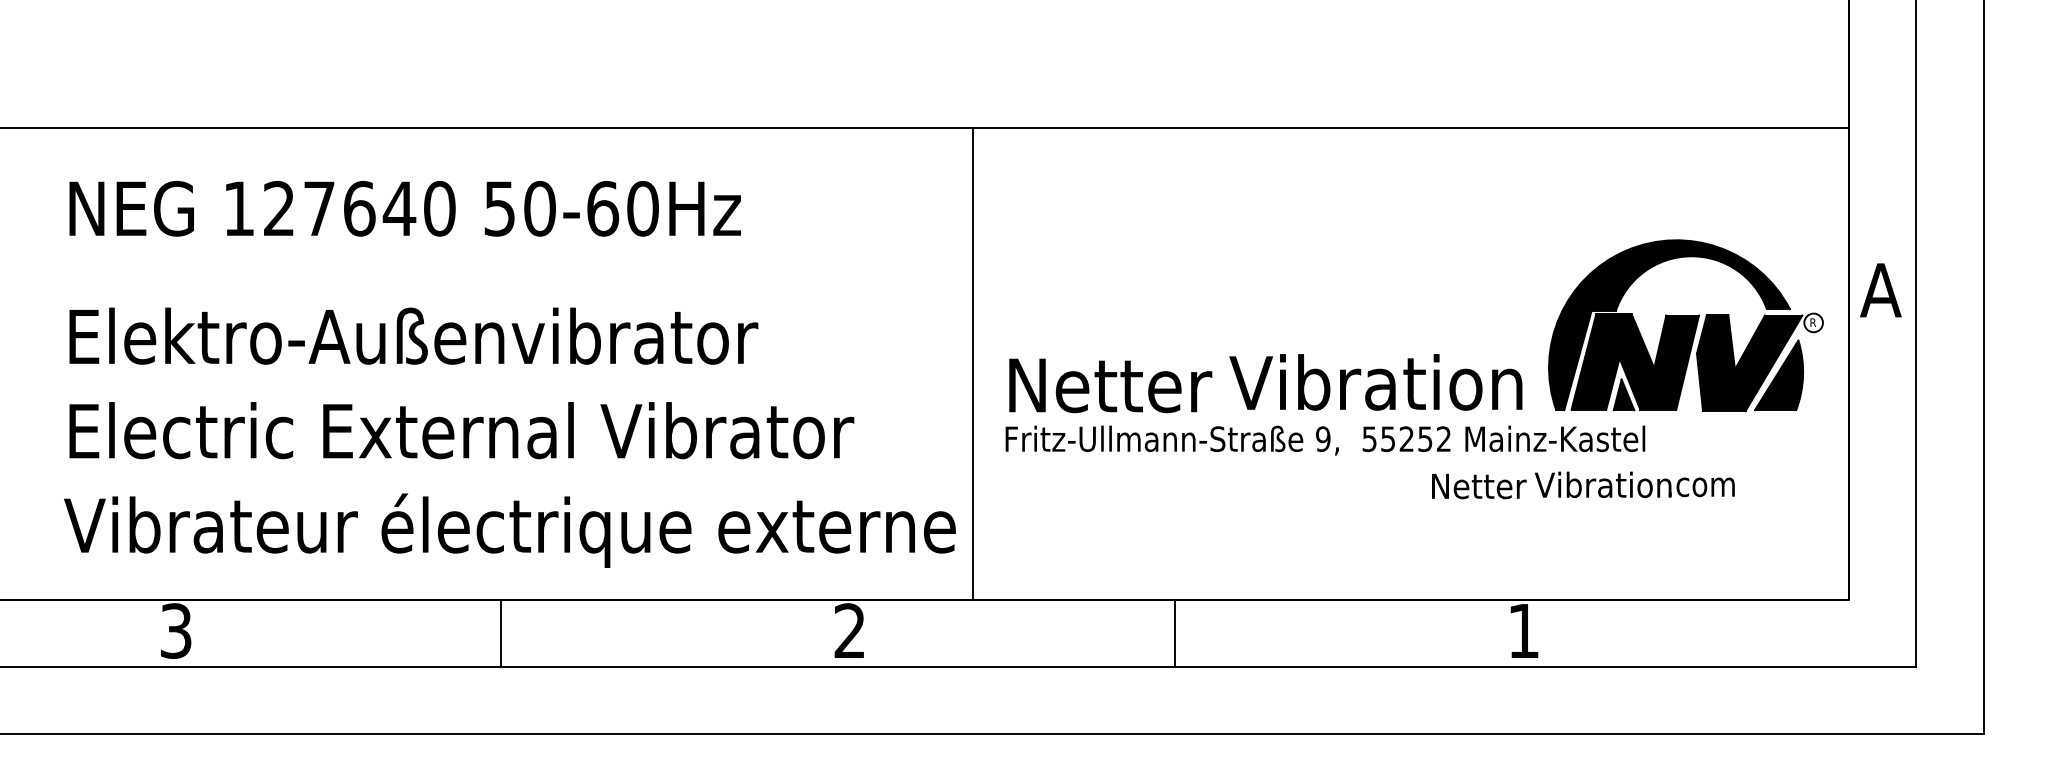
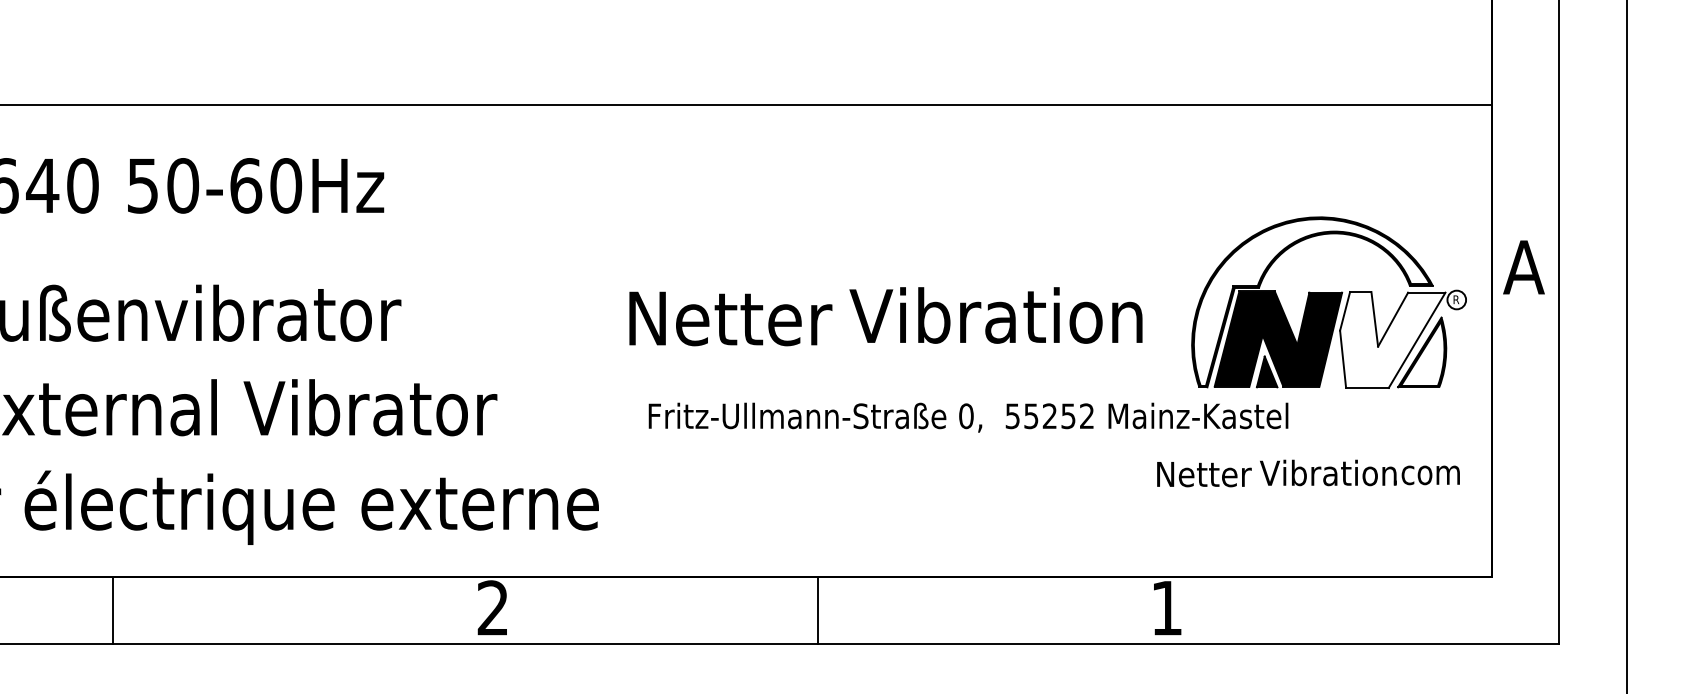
fill: (1668, 325) -> (1311, 302), removed
fill: (1749, 362) -> (1392, 339), removed
line: (972, 363) -> (615, 340), removed
fill: (1779, 376) -> (1422, 353), removed
text: (1265, 383) -> (885, 316), moved
text: (1323, 439) -> (966, 416), 9, -> 0,
text: (1583, 485) -> (1308, 473), moved
line: (501, 632) -> (113, 609), moved

